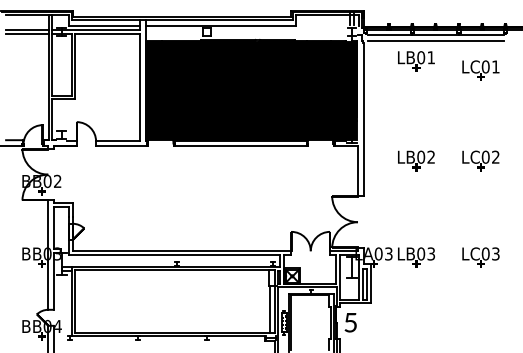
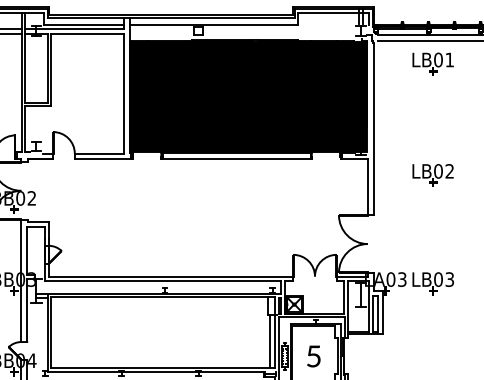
text: (350, 322) -> (313, 356), moved

